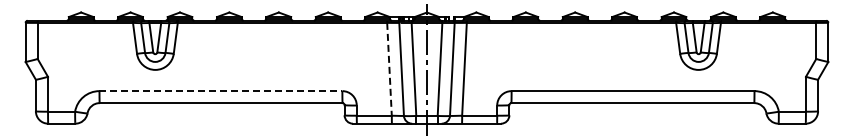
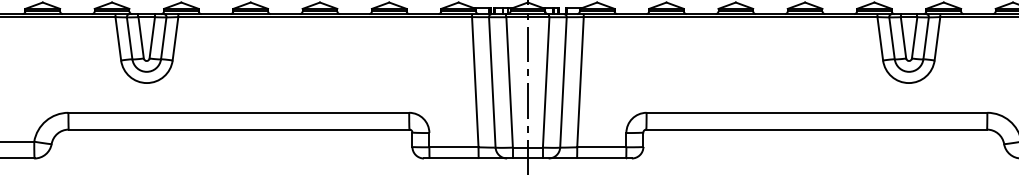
line: (389, 69) -> (475, 82), dashed -> solid
line: (221, 91) -> (239, 113), dashed -> solid

